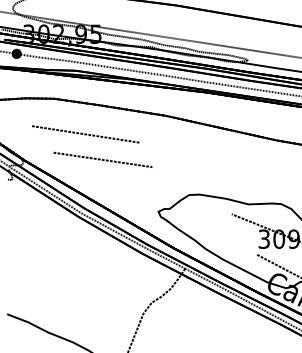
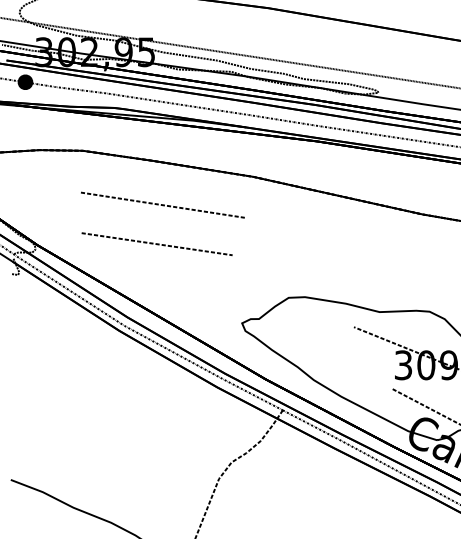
line: (85, 134) -> (162, 205), moved

